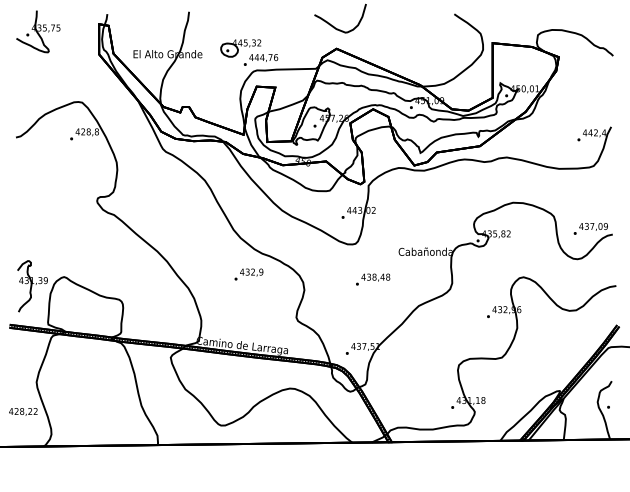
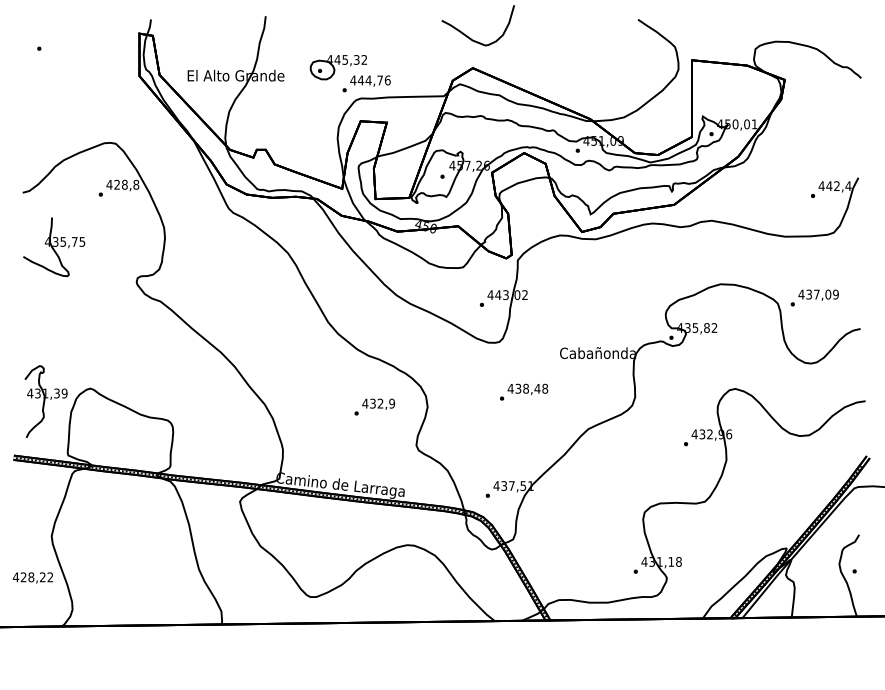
part: (38, 31) -> (54, 247), moved
text: (590, 228) -> (814, 297), moved
text: (248, 274) -> (374, 406), moved

